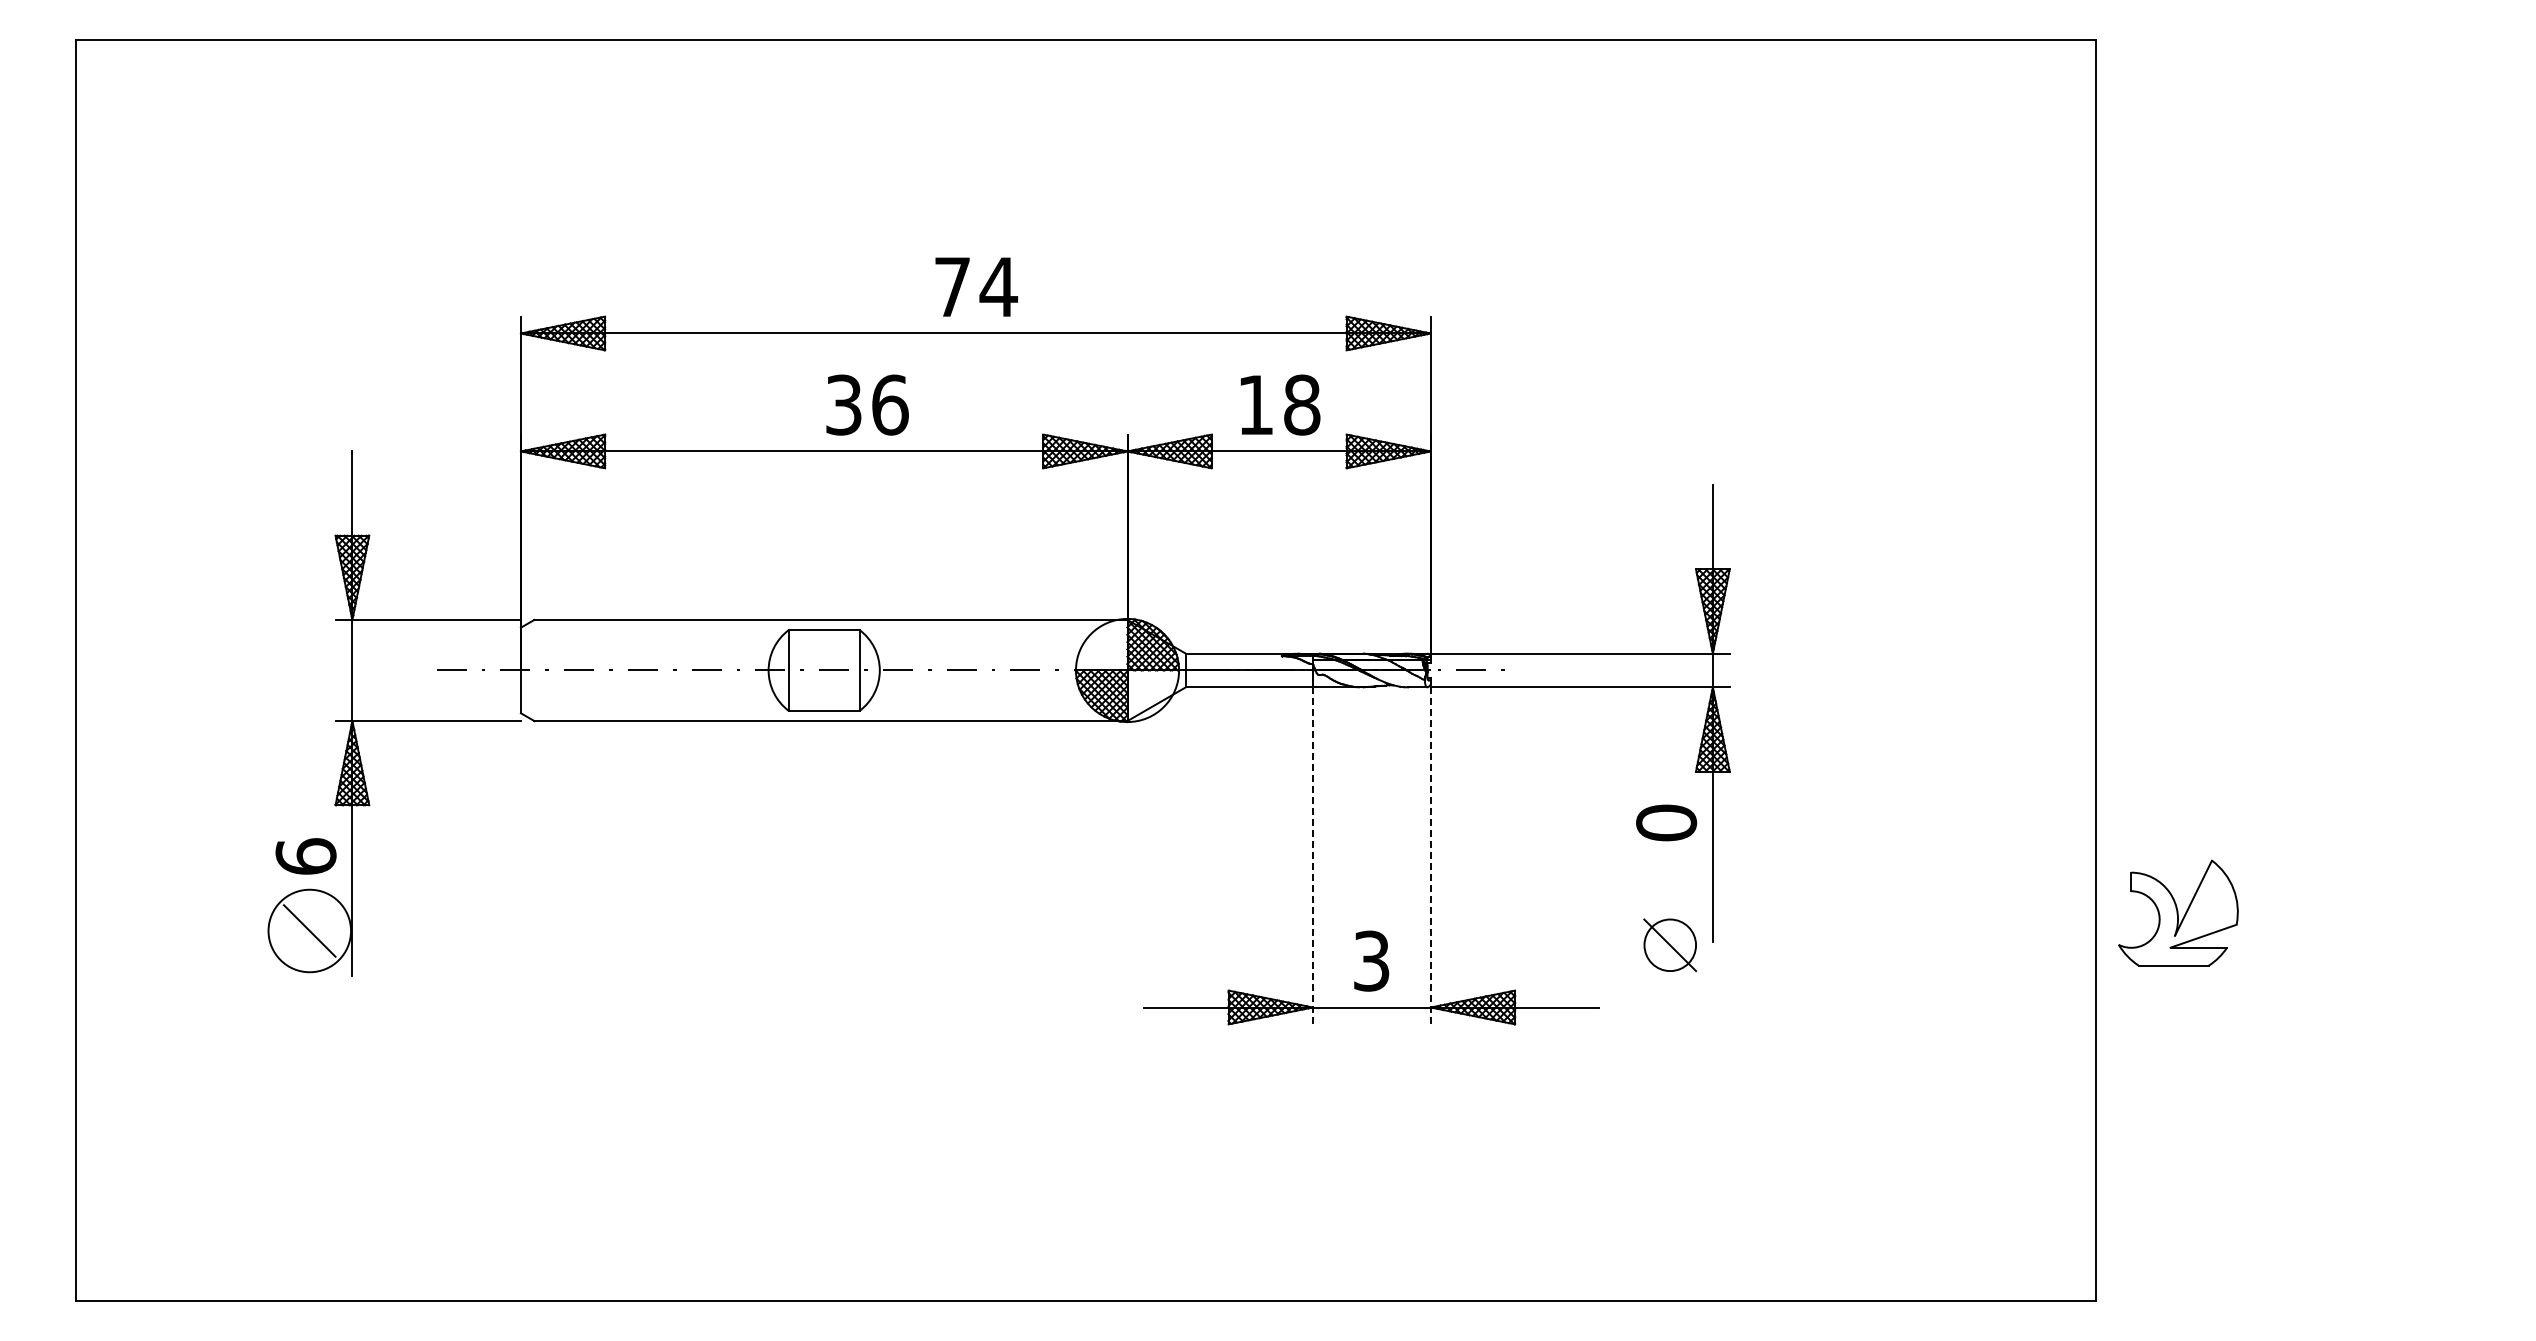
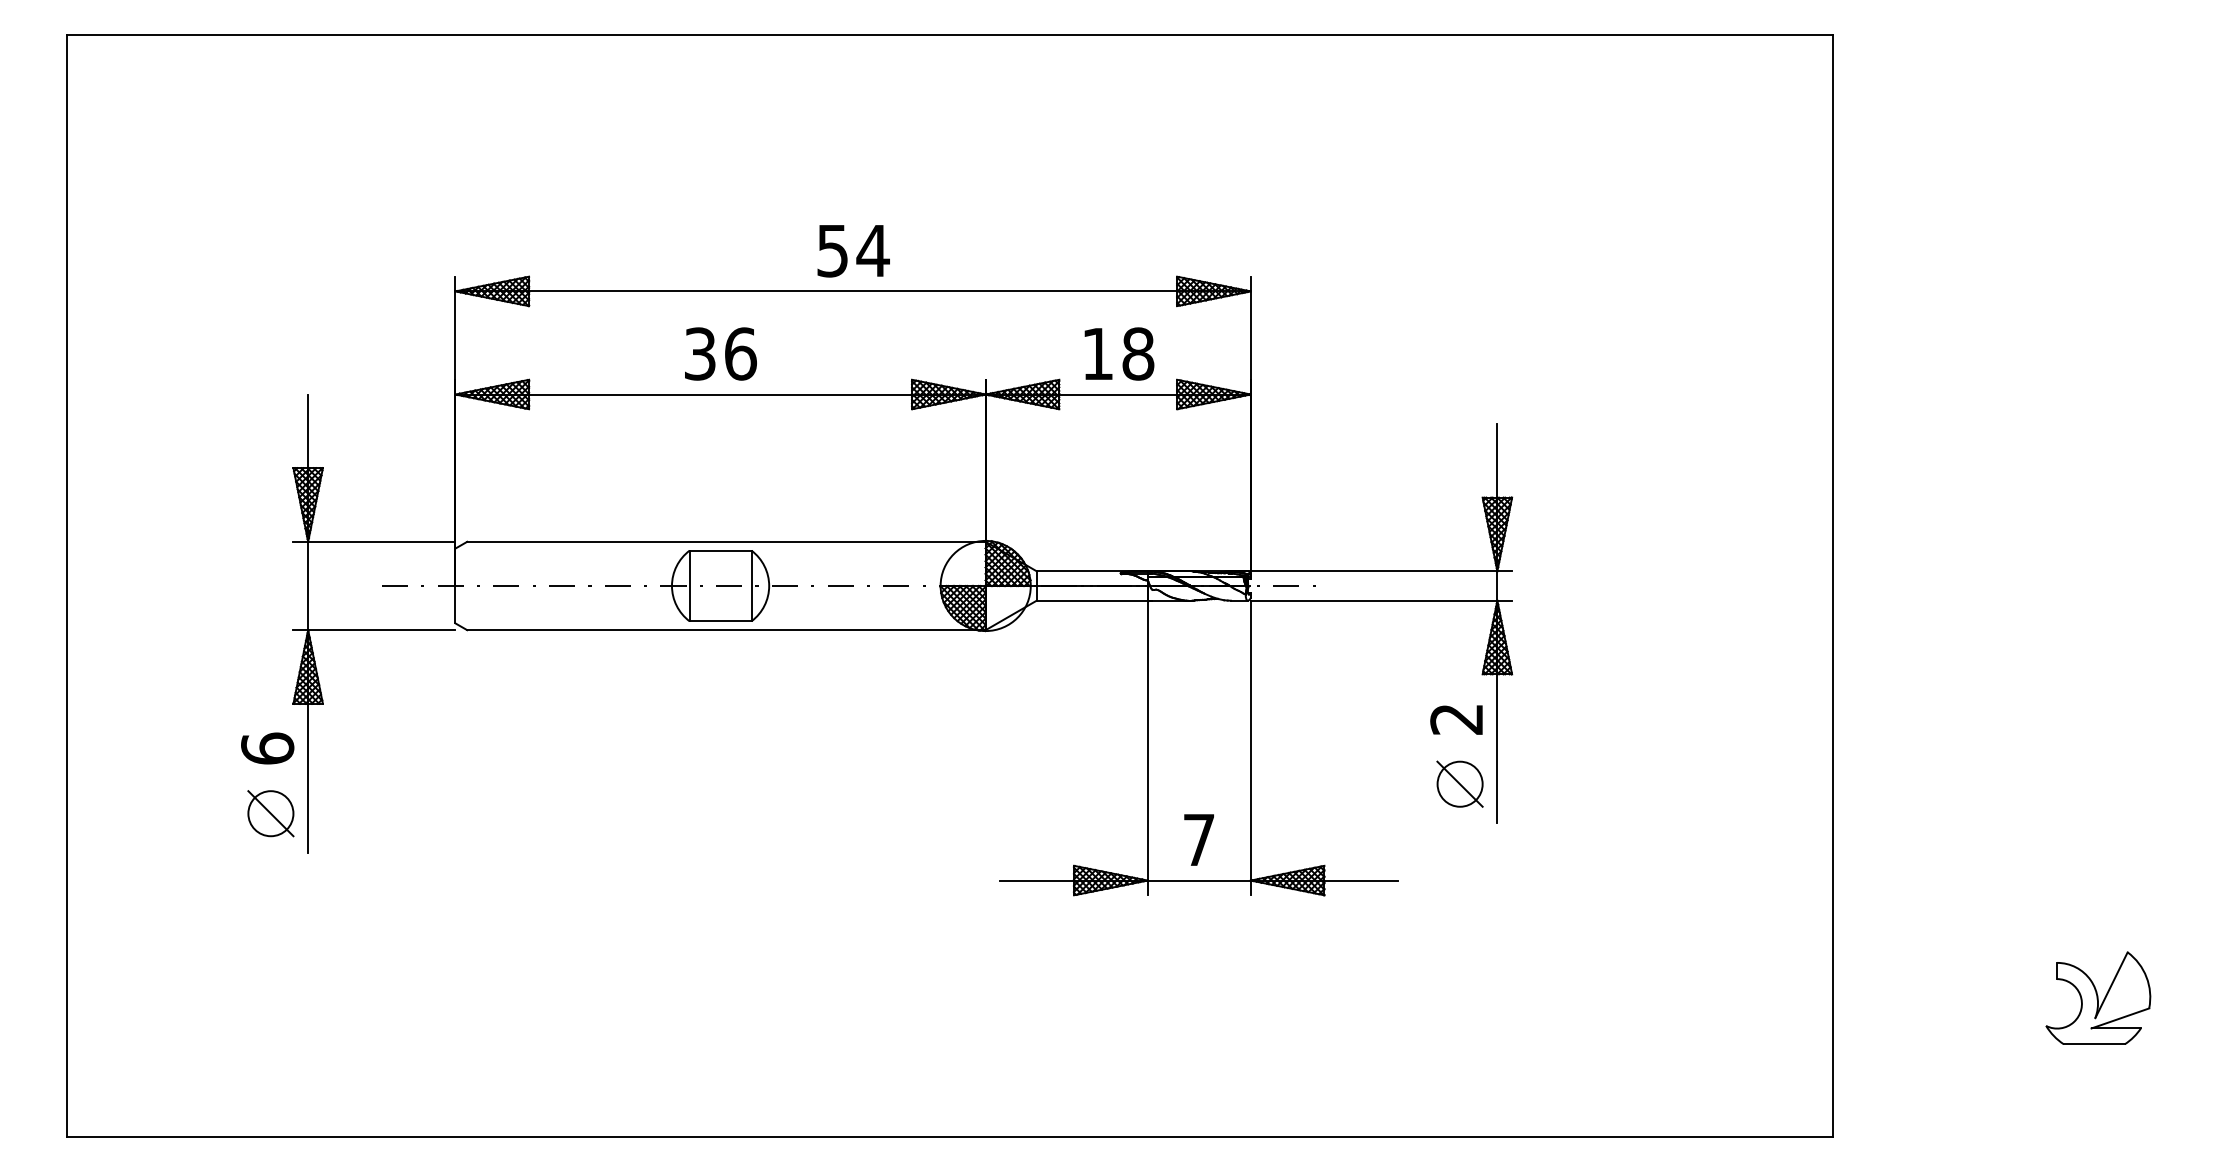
text: (952, 287) -> (832, 251), 74 -> 54
text: (867, 404) -> (720, 353), moved
text: (1666, 822) -> (1456, 718), 0 -> 2
line: (1312, 855) -> (1147, 747), dashed -> solid
line: (1430, 855) -> (1250, 747), dashed -> solid
part: (2178, 912) -> (2098, 997), moved
circle: (309, 930) -> (270, 813), size x0.62
part: (1669, 945) -> (1459, 784), moved
text: (1371, 960) -> (1198, 839), 3 -> 7

